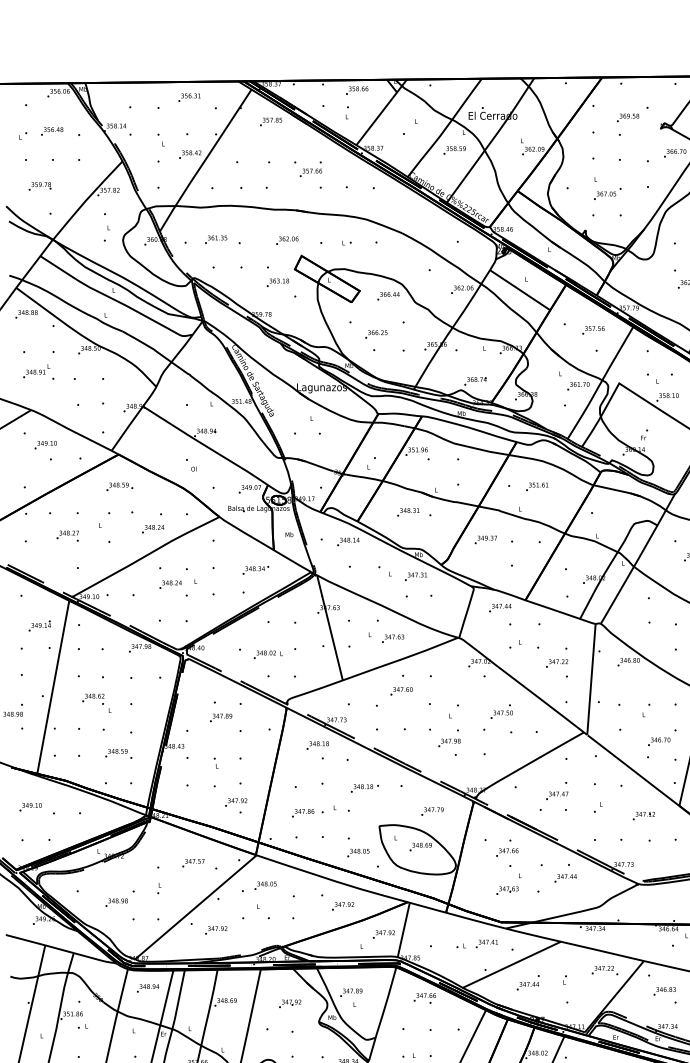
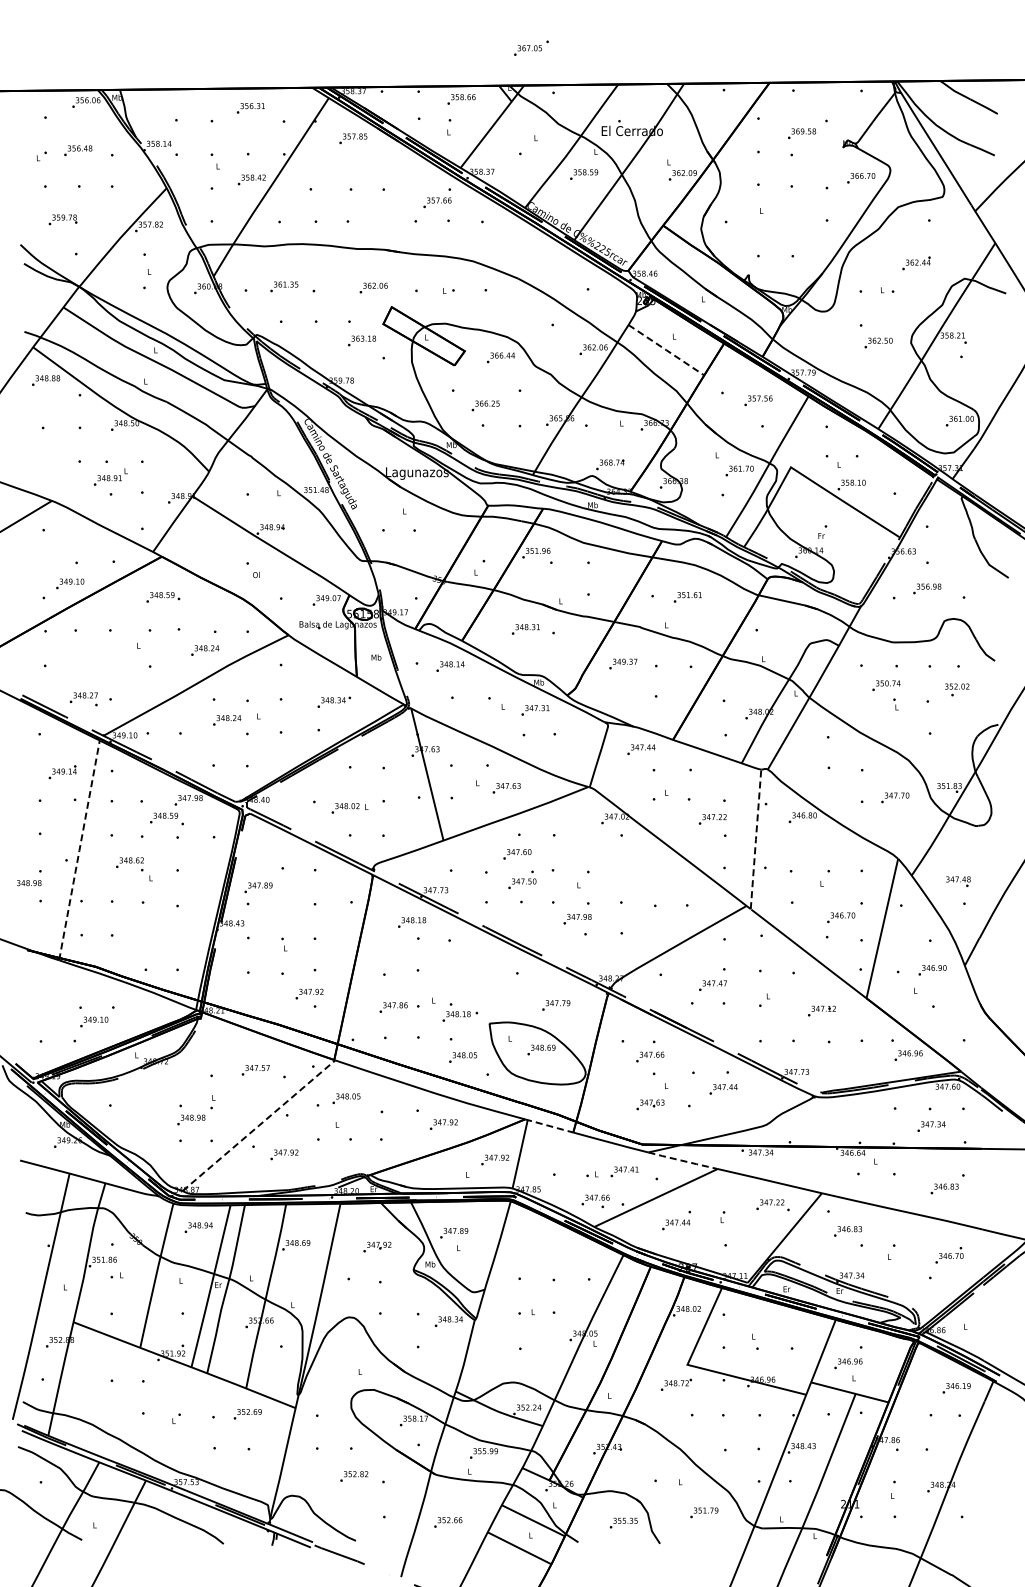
text: (310, 169) -> (437, 198), moved
text: (607, 193) -> (531, 47), moved
line: (520, 290) -> (666, 350), solid -> dashed
text: (36, 370) -> (110, 476), moved
text: (45, 444) -> (70, 583), moved
text: (67, 536) -> (83, 699), moved
line: (591, 679) -> (755, 839), solid -> dashed
line: (53, 688) -> (79, 850), solid -> dashed
text: (501, 711) -> (522, 879), moved
text: (221, 717) -> (258, 887), moved
text: (118, 753) -> (166, 818), moved
text: (365, 788) -> (460, 1016), moved
text: (30, 806) -> (94, 1021), moved
text: (116, 902) -> (191, 1119), moved
line: (196, 907) -> (259, 1125), solid -> dashed
line: (427, 907) -> (549, 1125), solid -> dashed
line: (533, 934) -> (683, 1160), solid -> dashed
text: (424, 998) -> (595, 1201), moved

